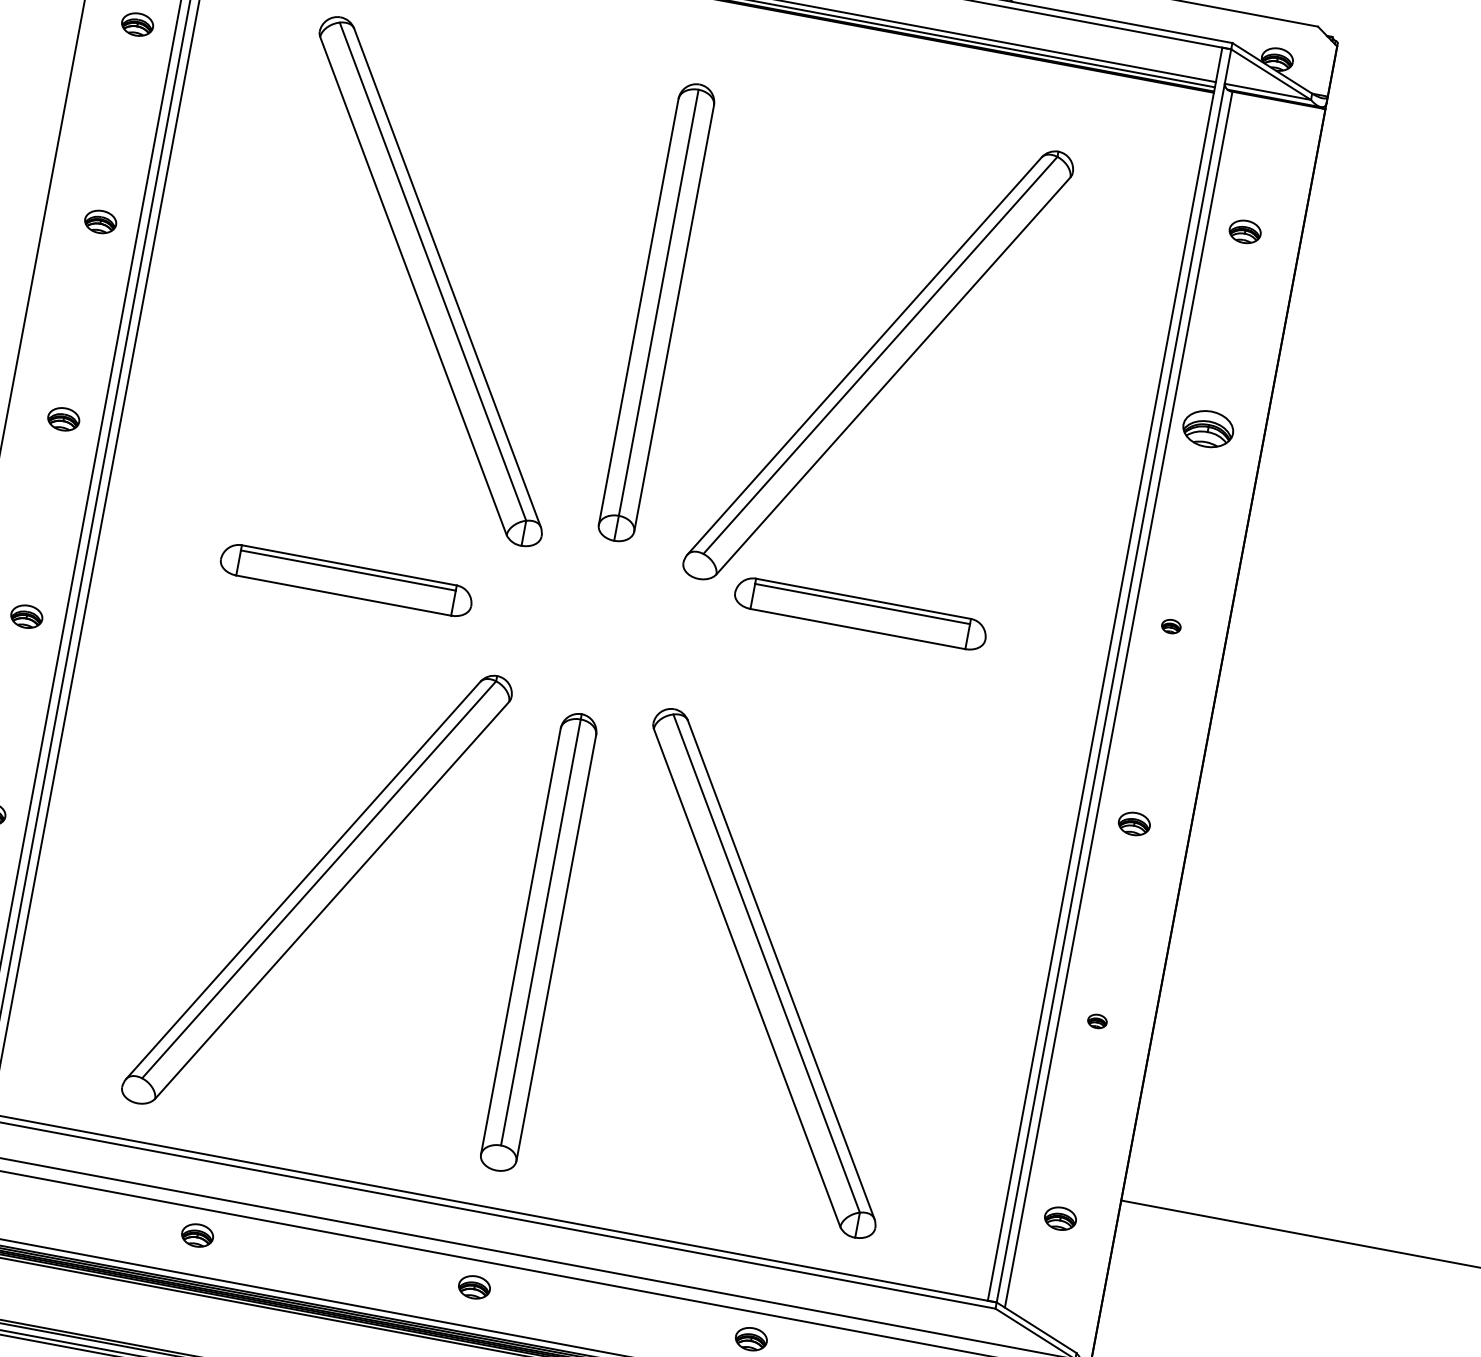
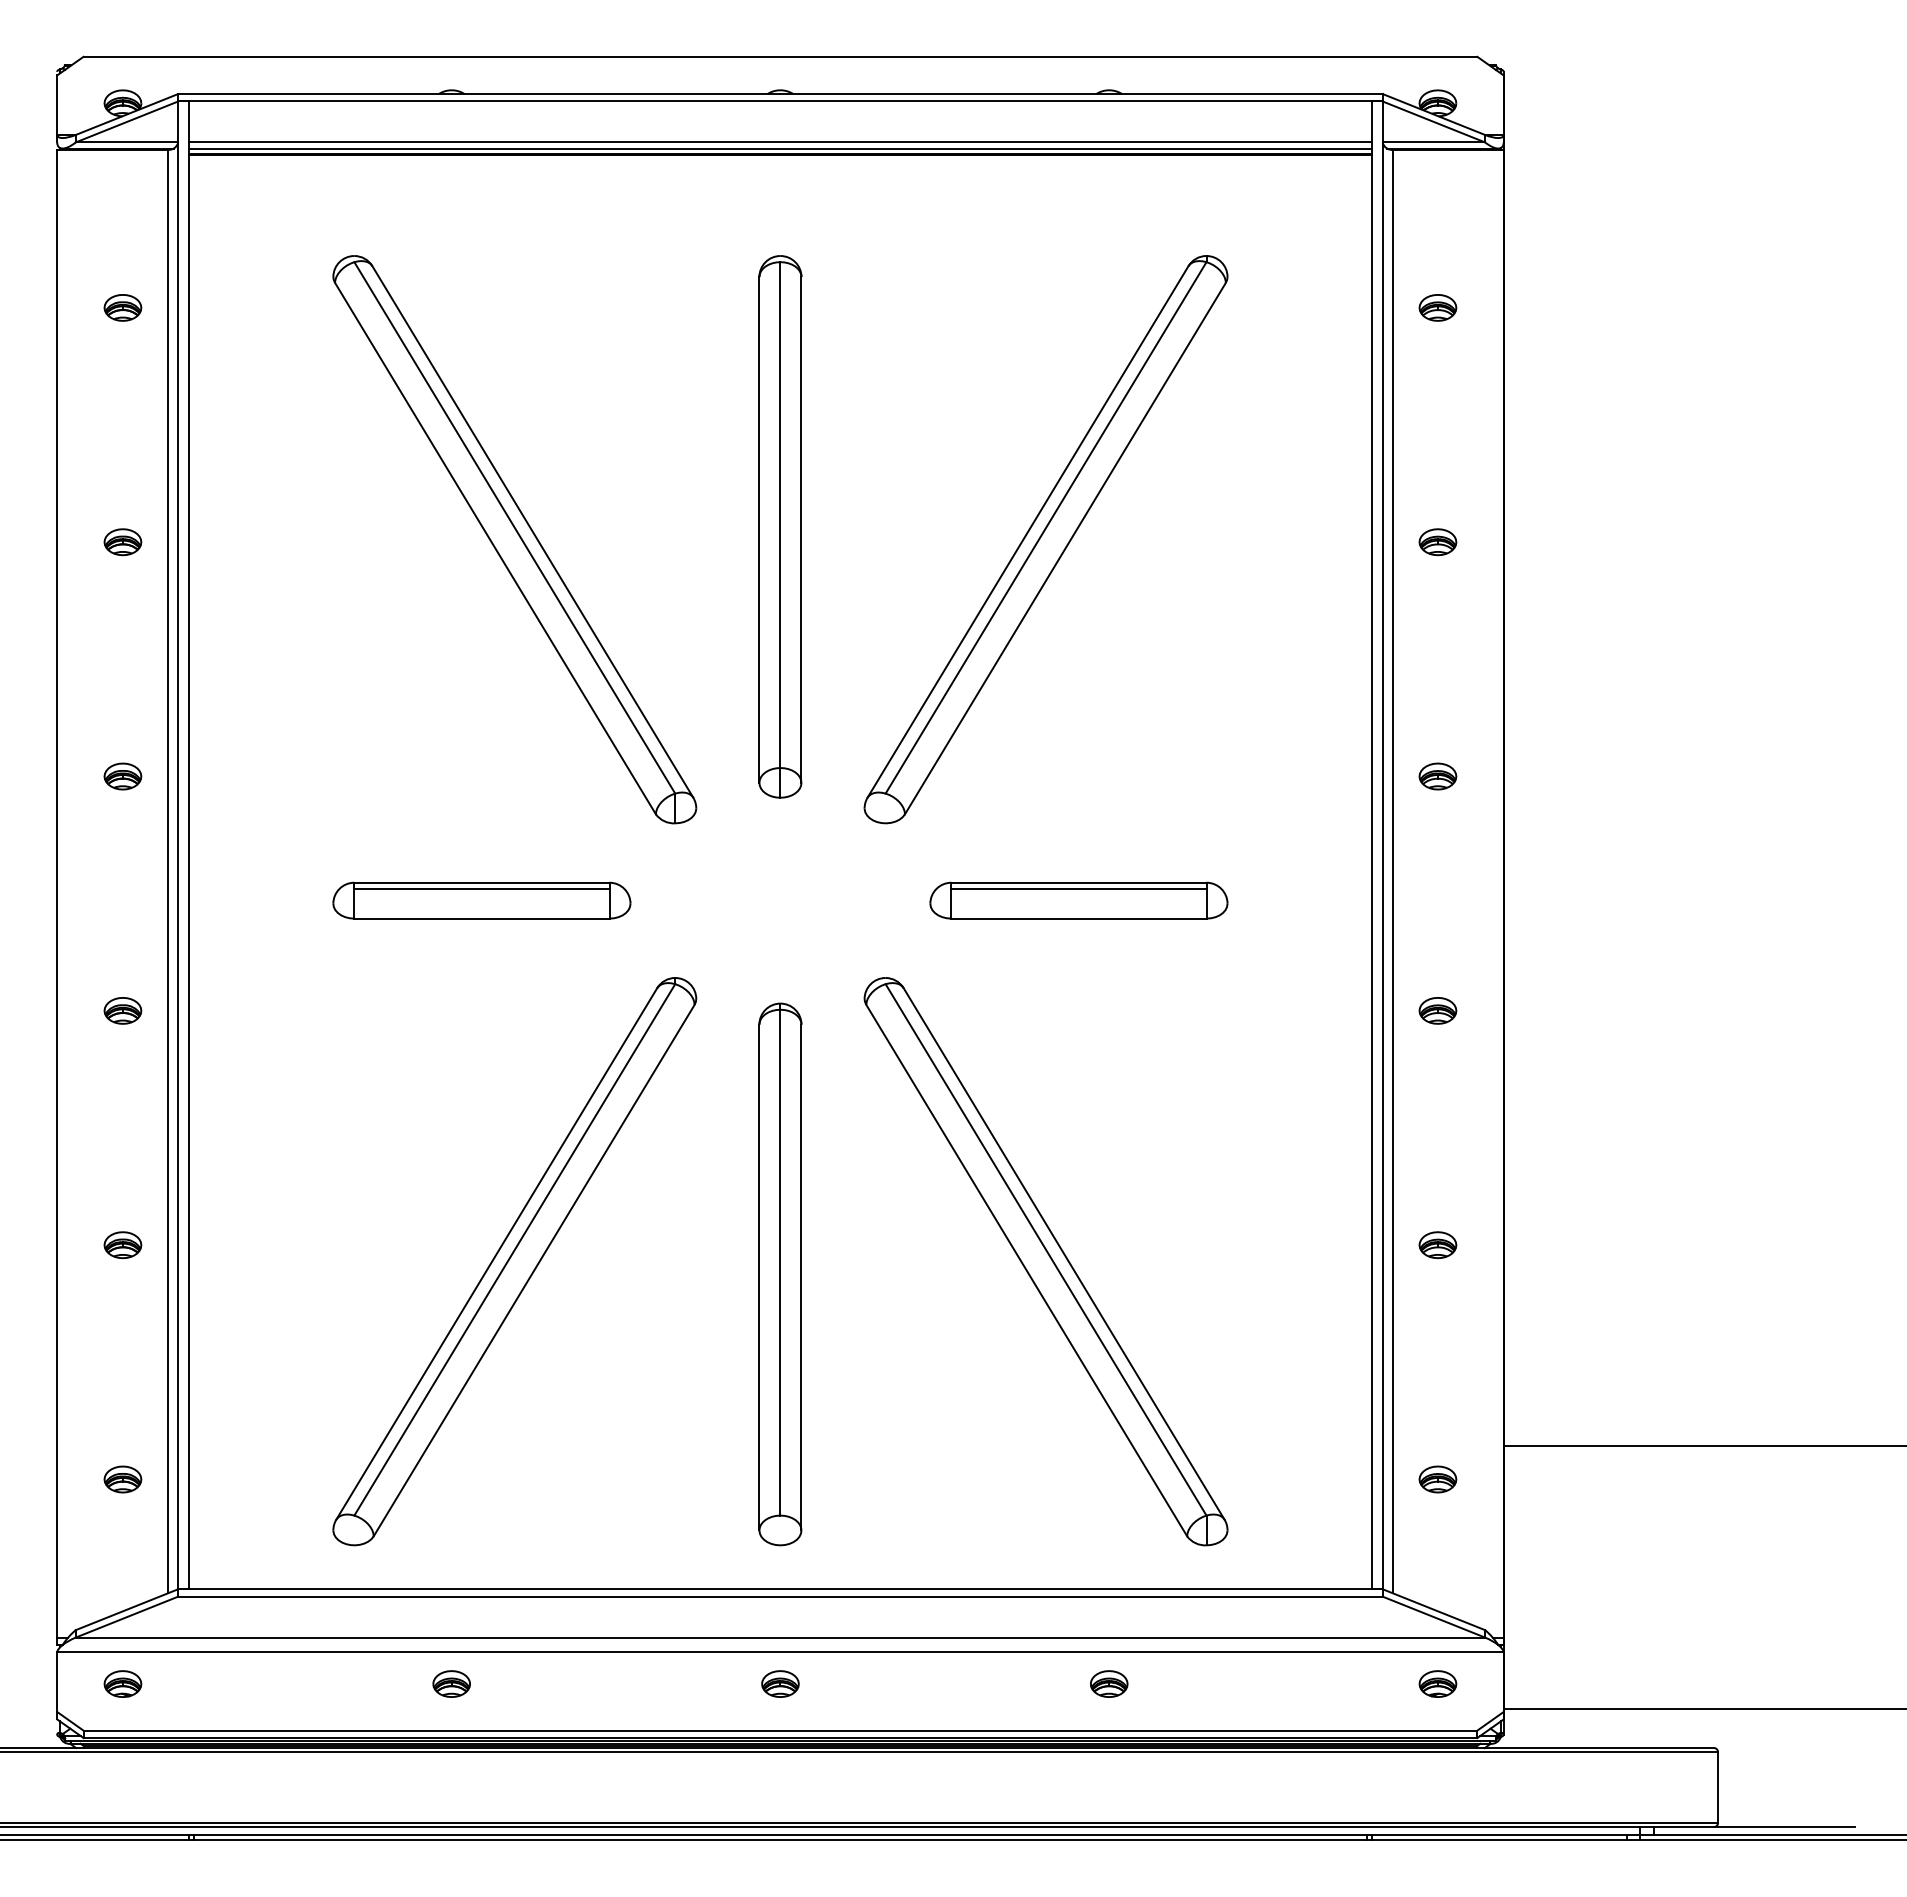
part: (1207, 429) -> (1437, 542), size x0.62
part: (860, 613) -> (1078, 900), moved
part: (1170, 626) -> (1437, 776), size x1.67
part: (1097, 1021) -> (1437, 1245), size x1.67

